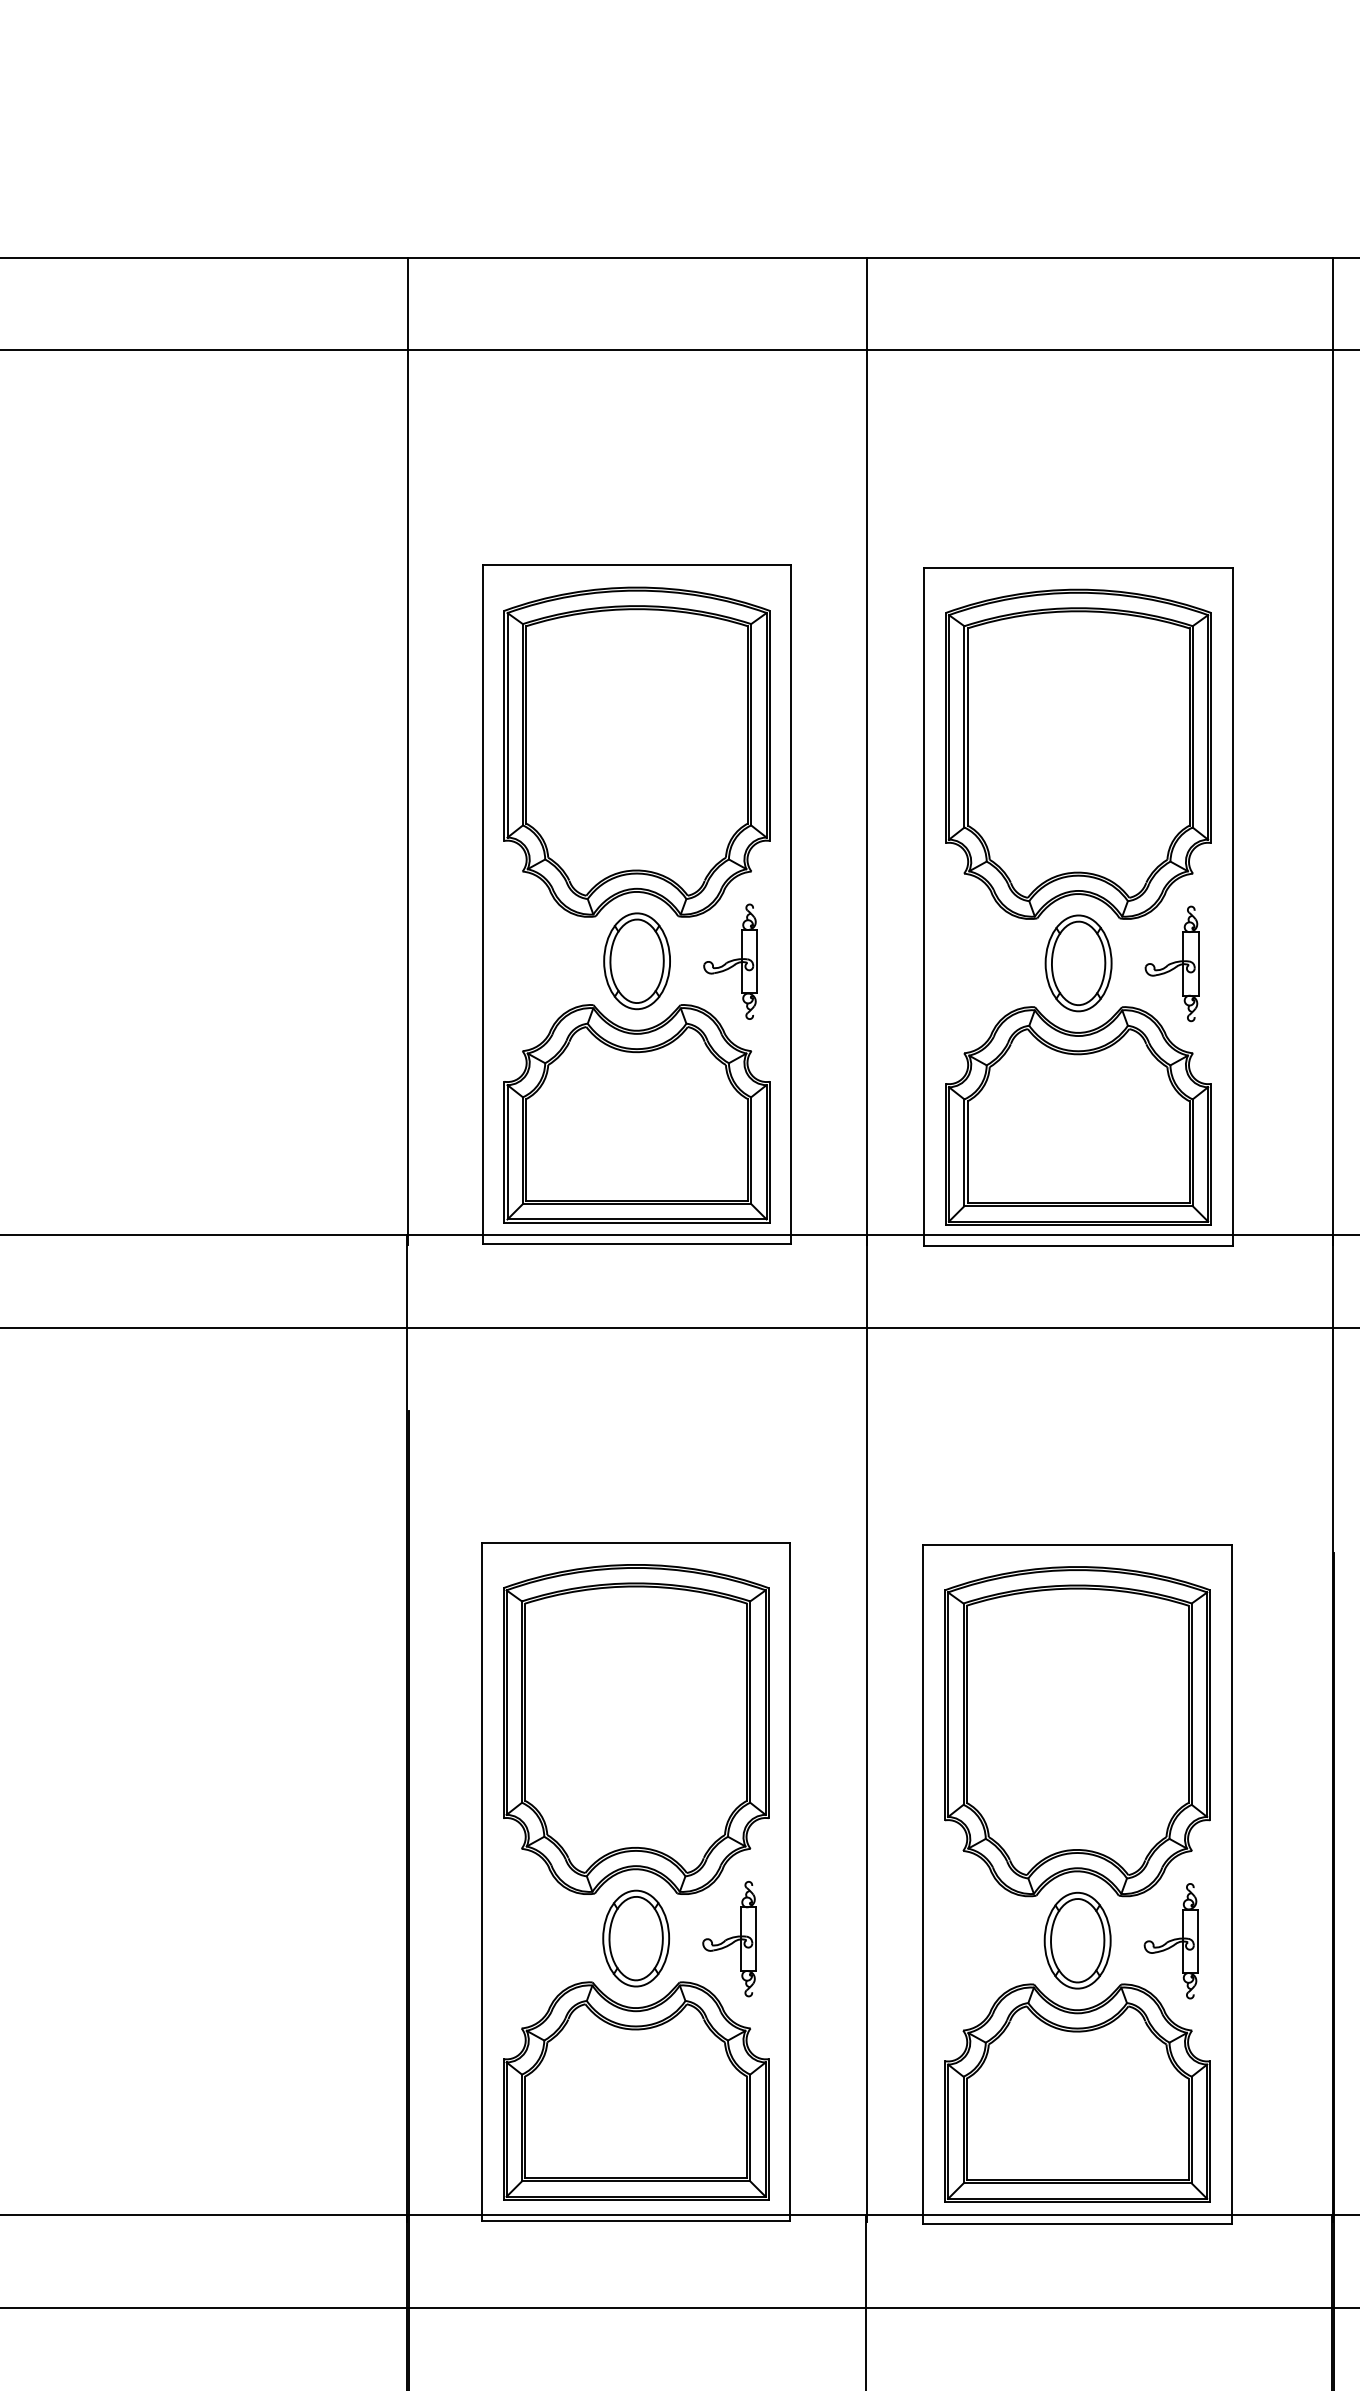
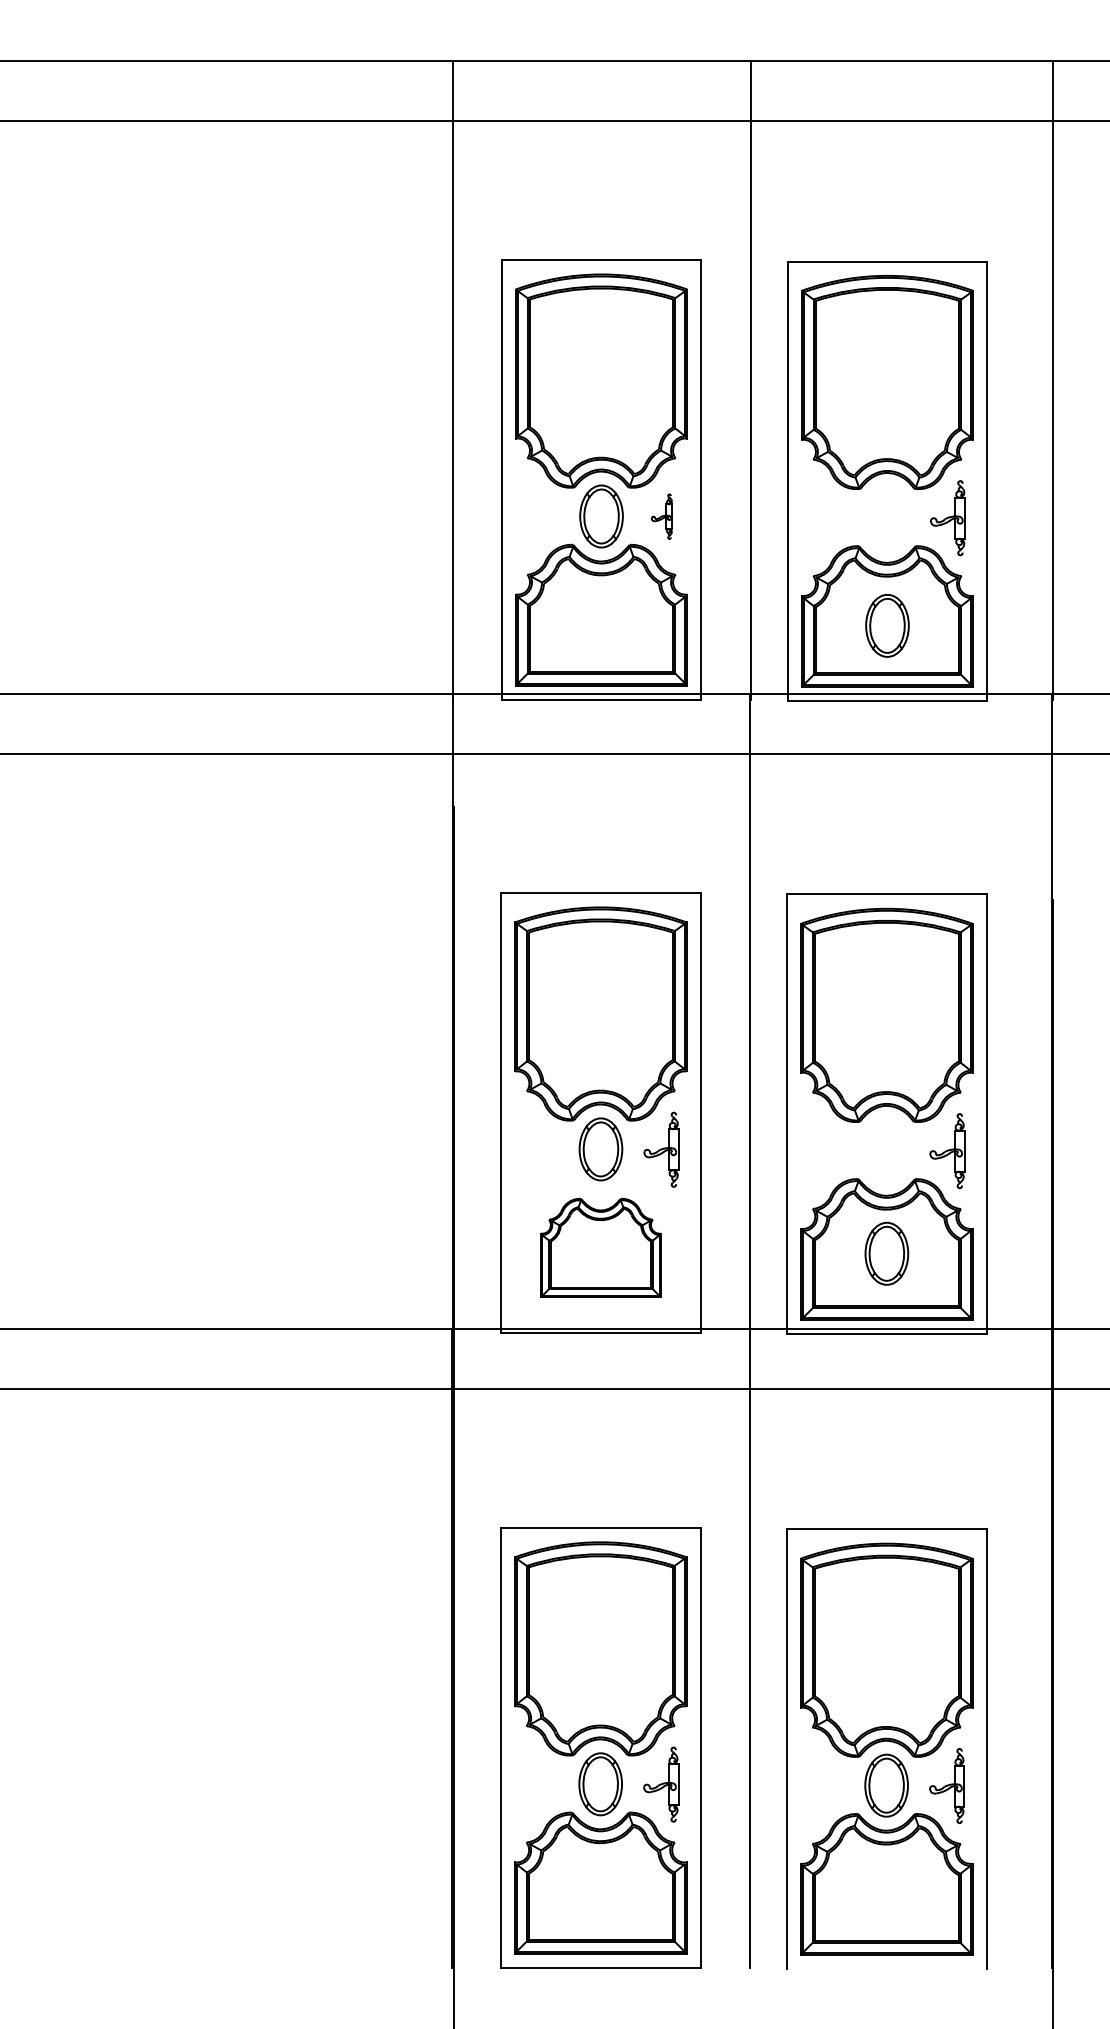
part: (729, 961) -> (661, 516), size x0.6
part: (1078, 962) -> (887, 625), moved
part: (1077, 1940) -> (886, 1253), moved
part: (635, 2090) -> (600, 1247), size x0.7

